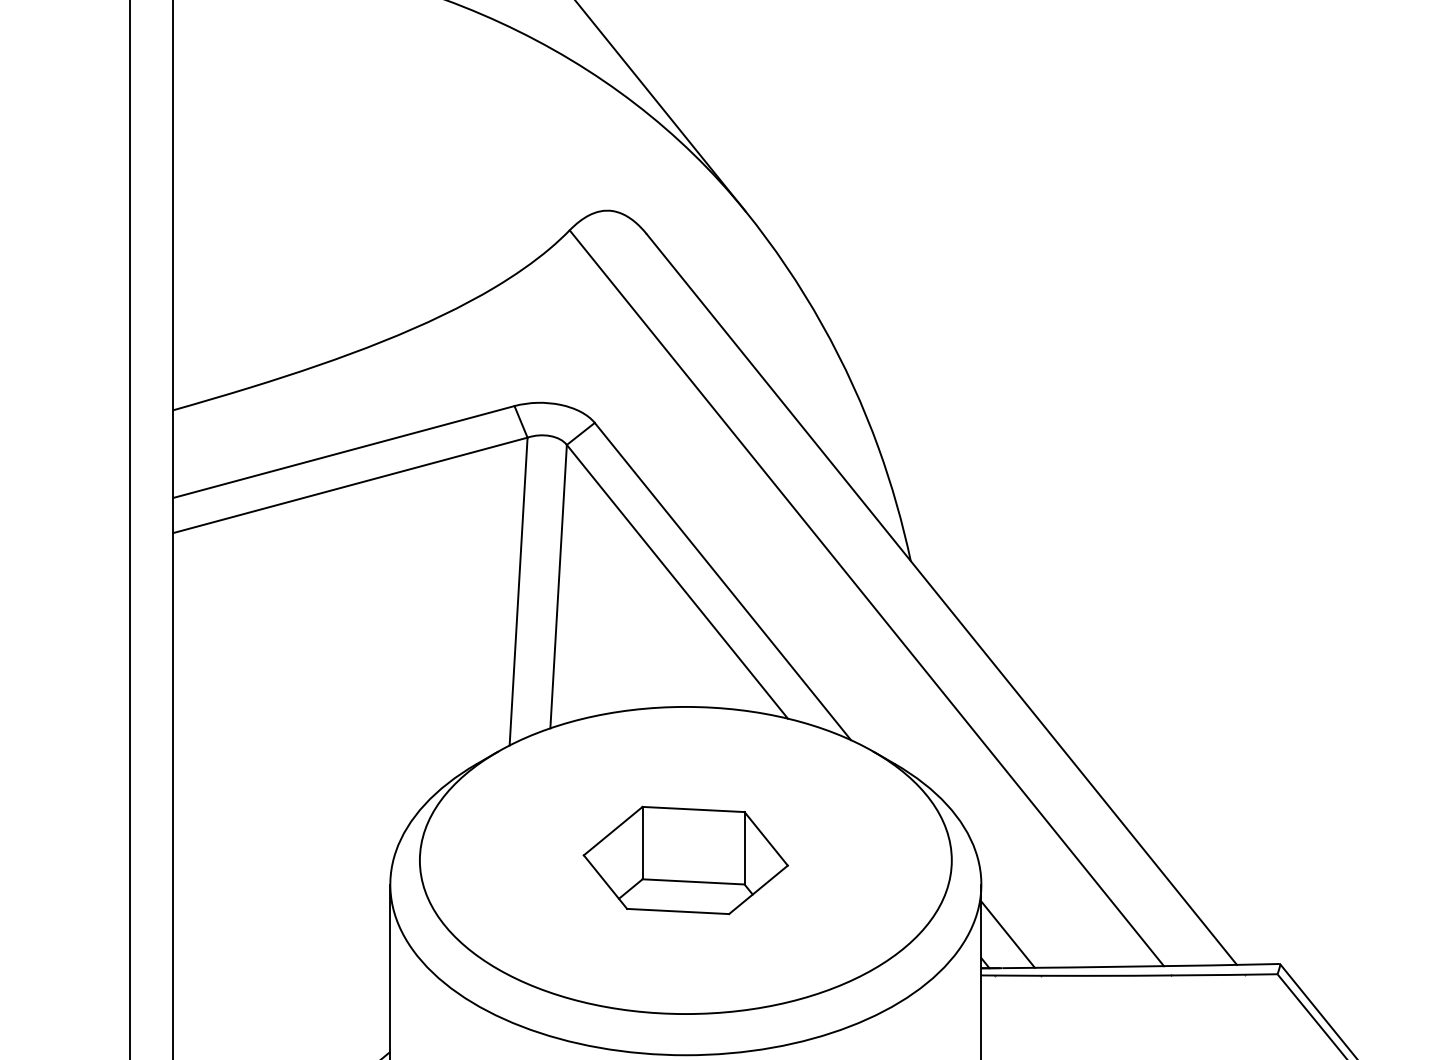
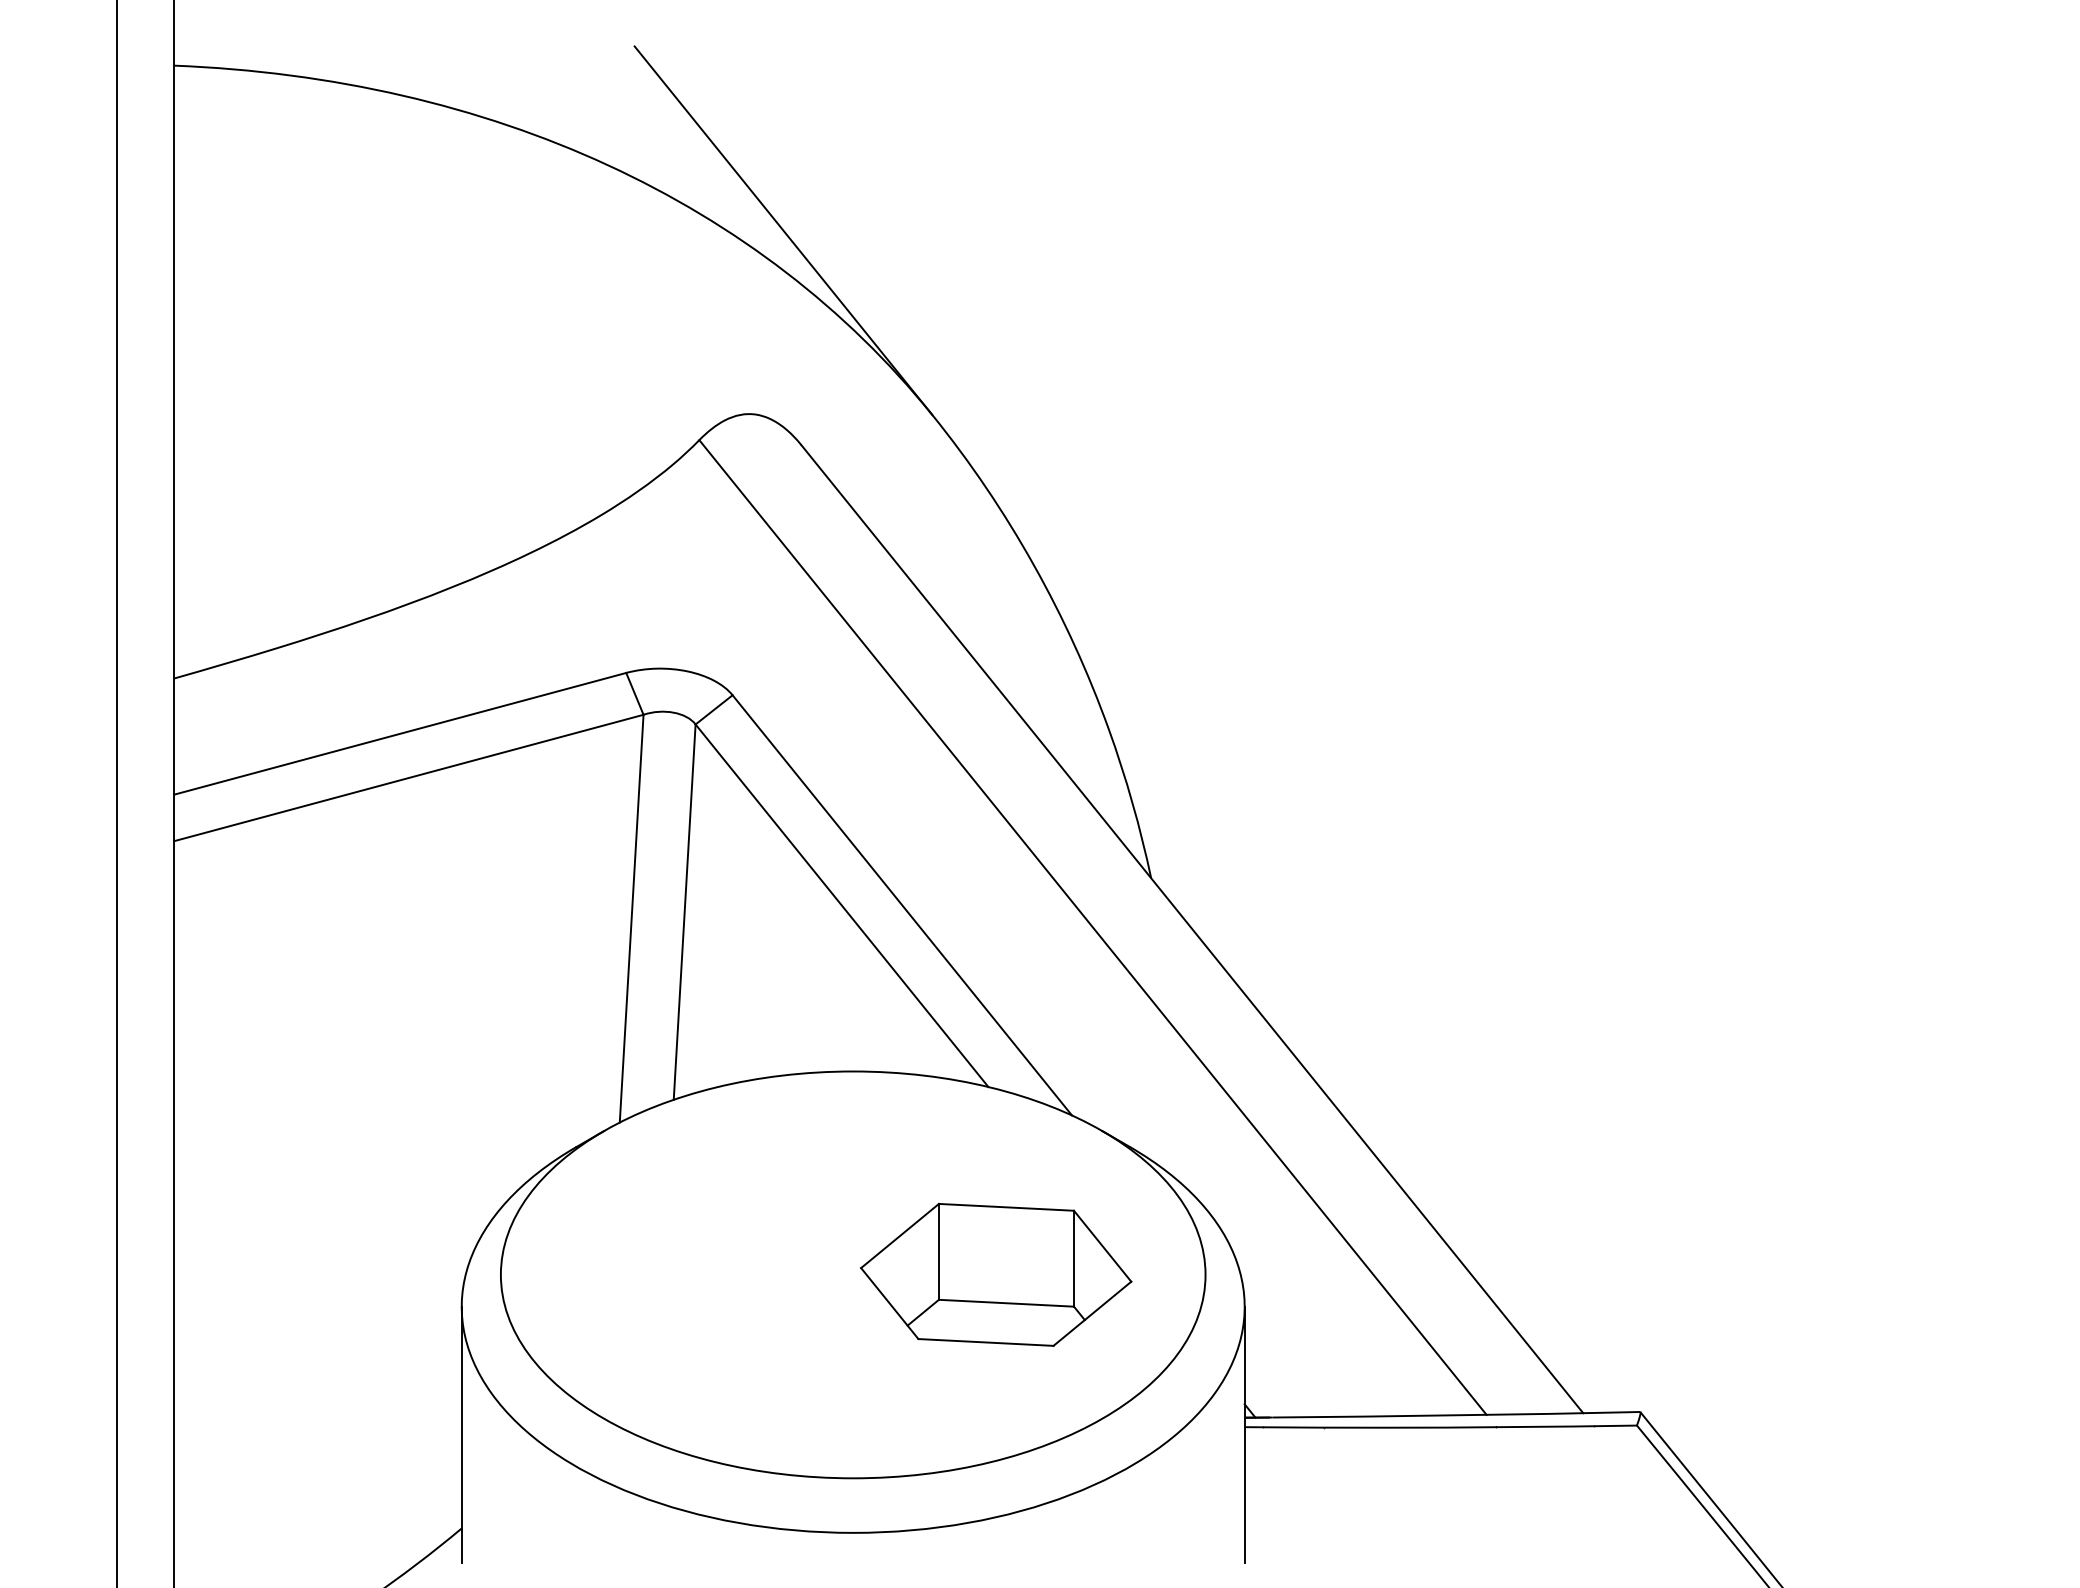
part: (686, 860) -> (996, 1274), moved
line: (1007, 934) -> (1279, 1373), removed

